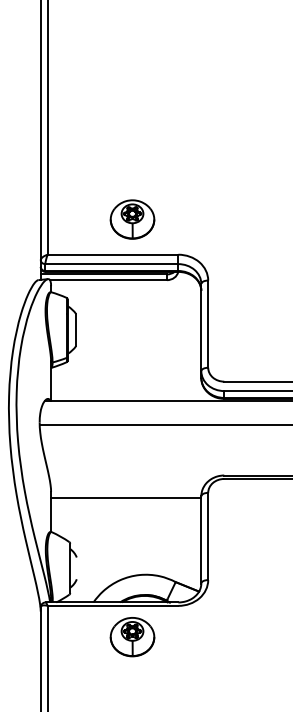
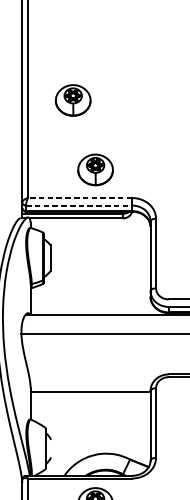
part: (104, 132) -> (73, 100), added
line: (112, 254) -> (79, 197), solid -> dashed
line: (111, 264) -> (78, 205), solid -> dashed

